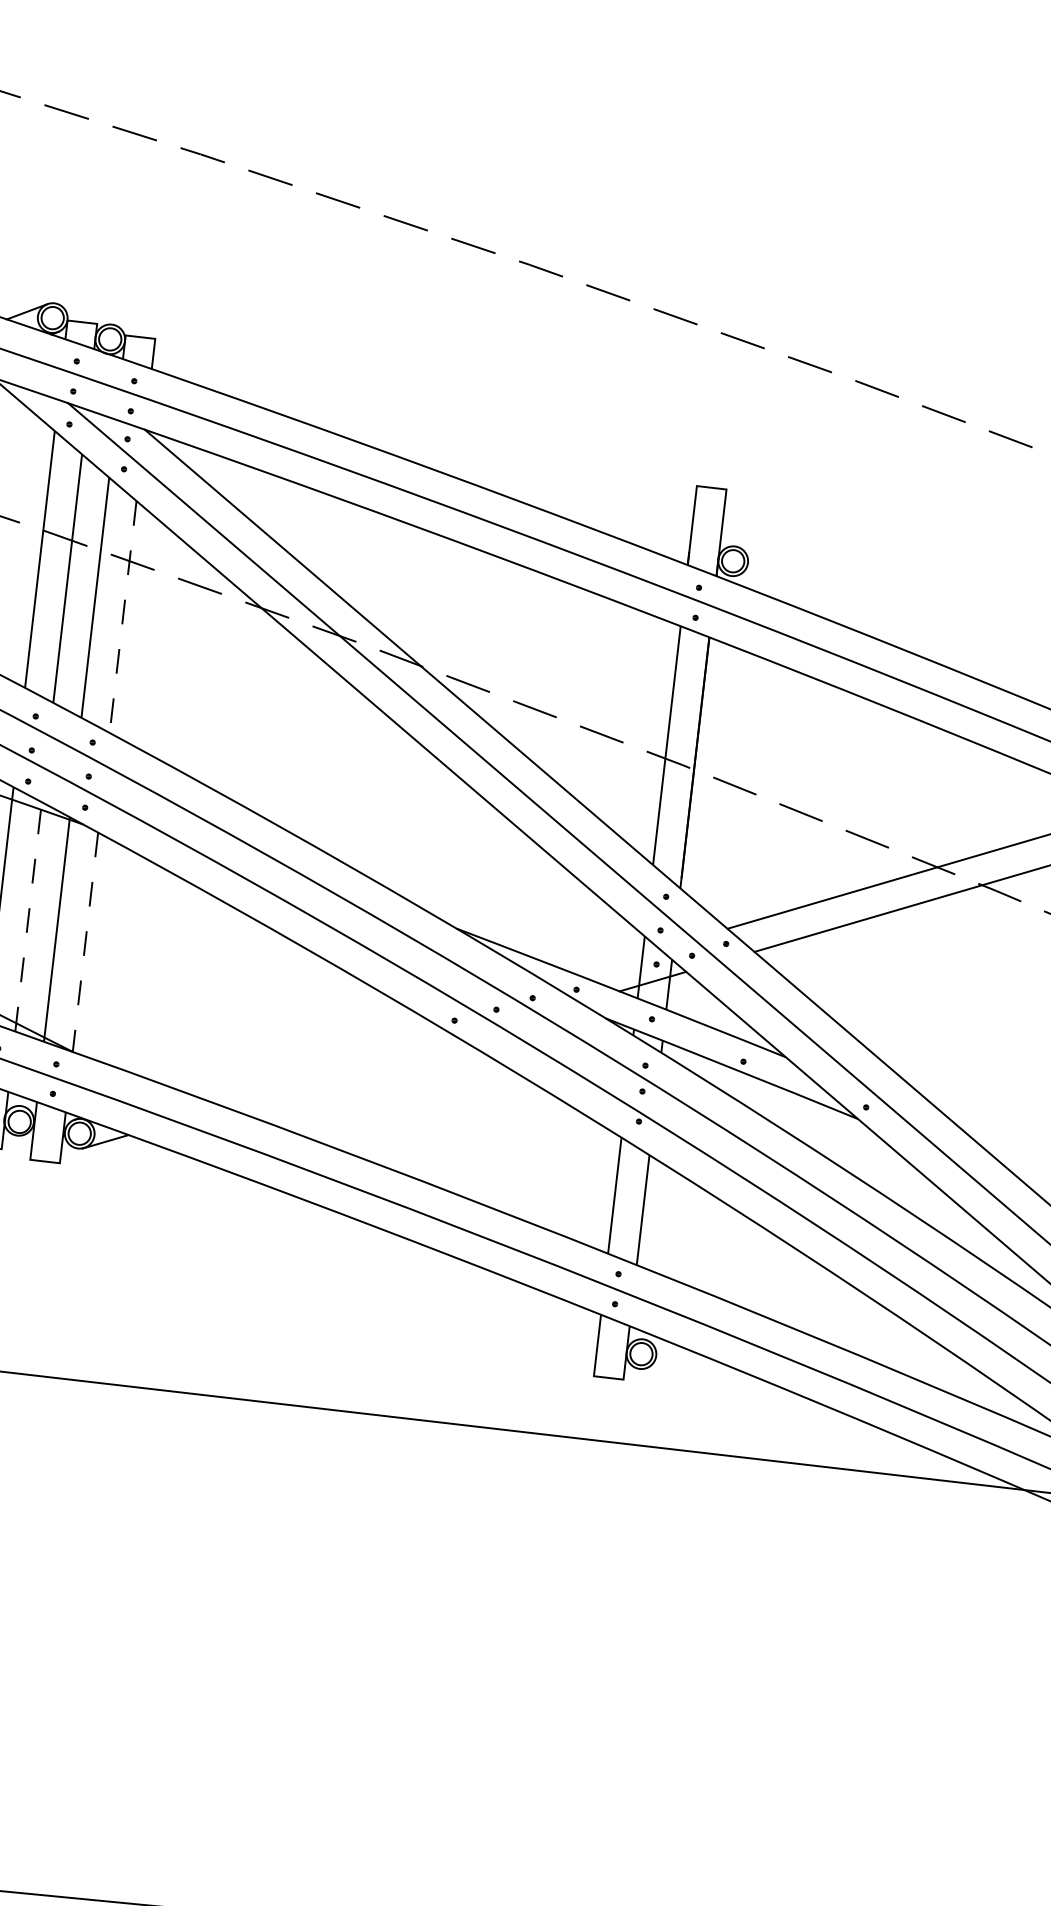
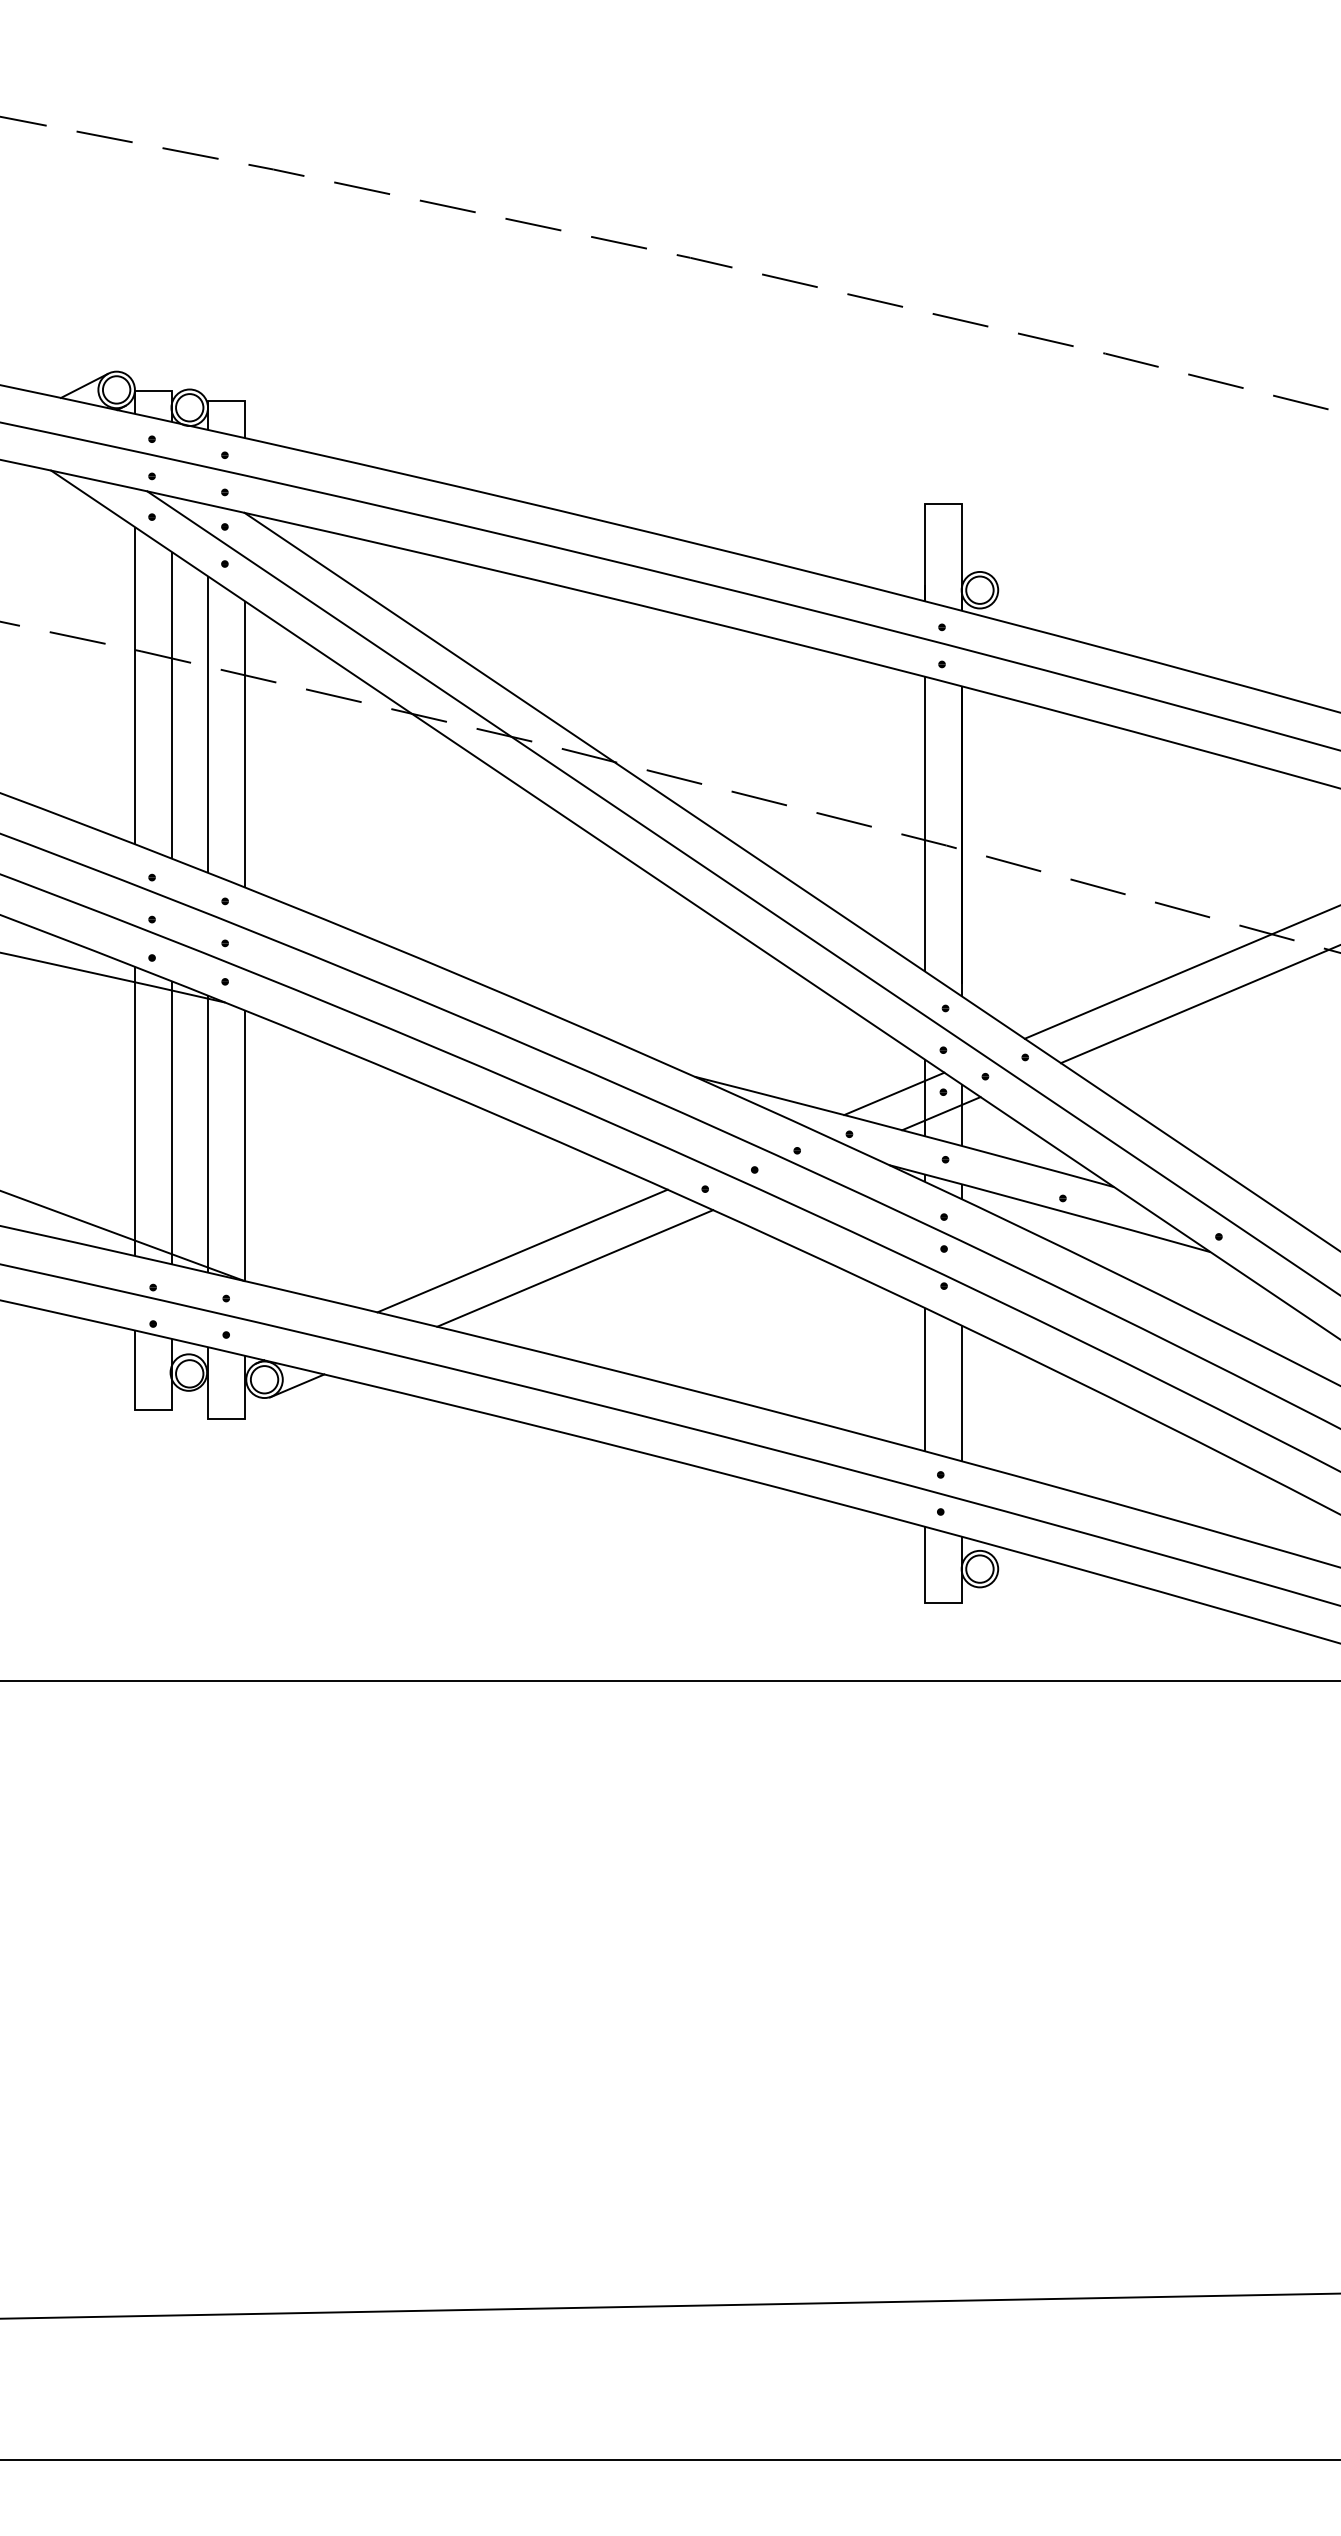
line: (123, 617) -> (244, 744), dashed -> solid
line: (28, 916) -> (171, 1122), dashed -> solid
line: (85, 942) -> (244, 1146), dashed -> solid
line: (616, 960) -> (894, 1093), added
line: (300, 1053) -> (522, 1250), added
line: (342, 1072) -> (575, 1268), added

